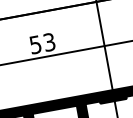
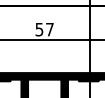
text: (48, 42) -> (49, 29), 53 -> 57

